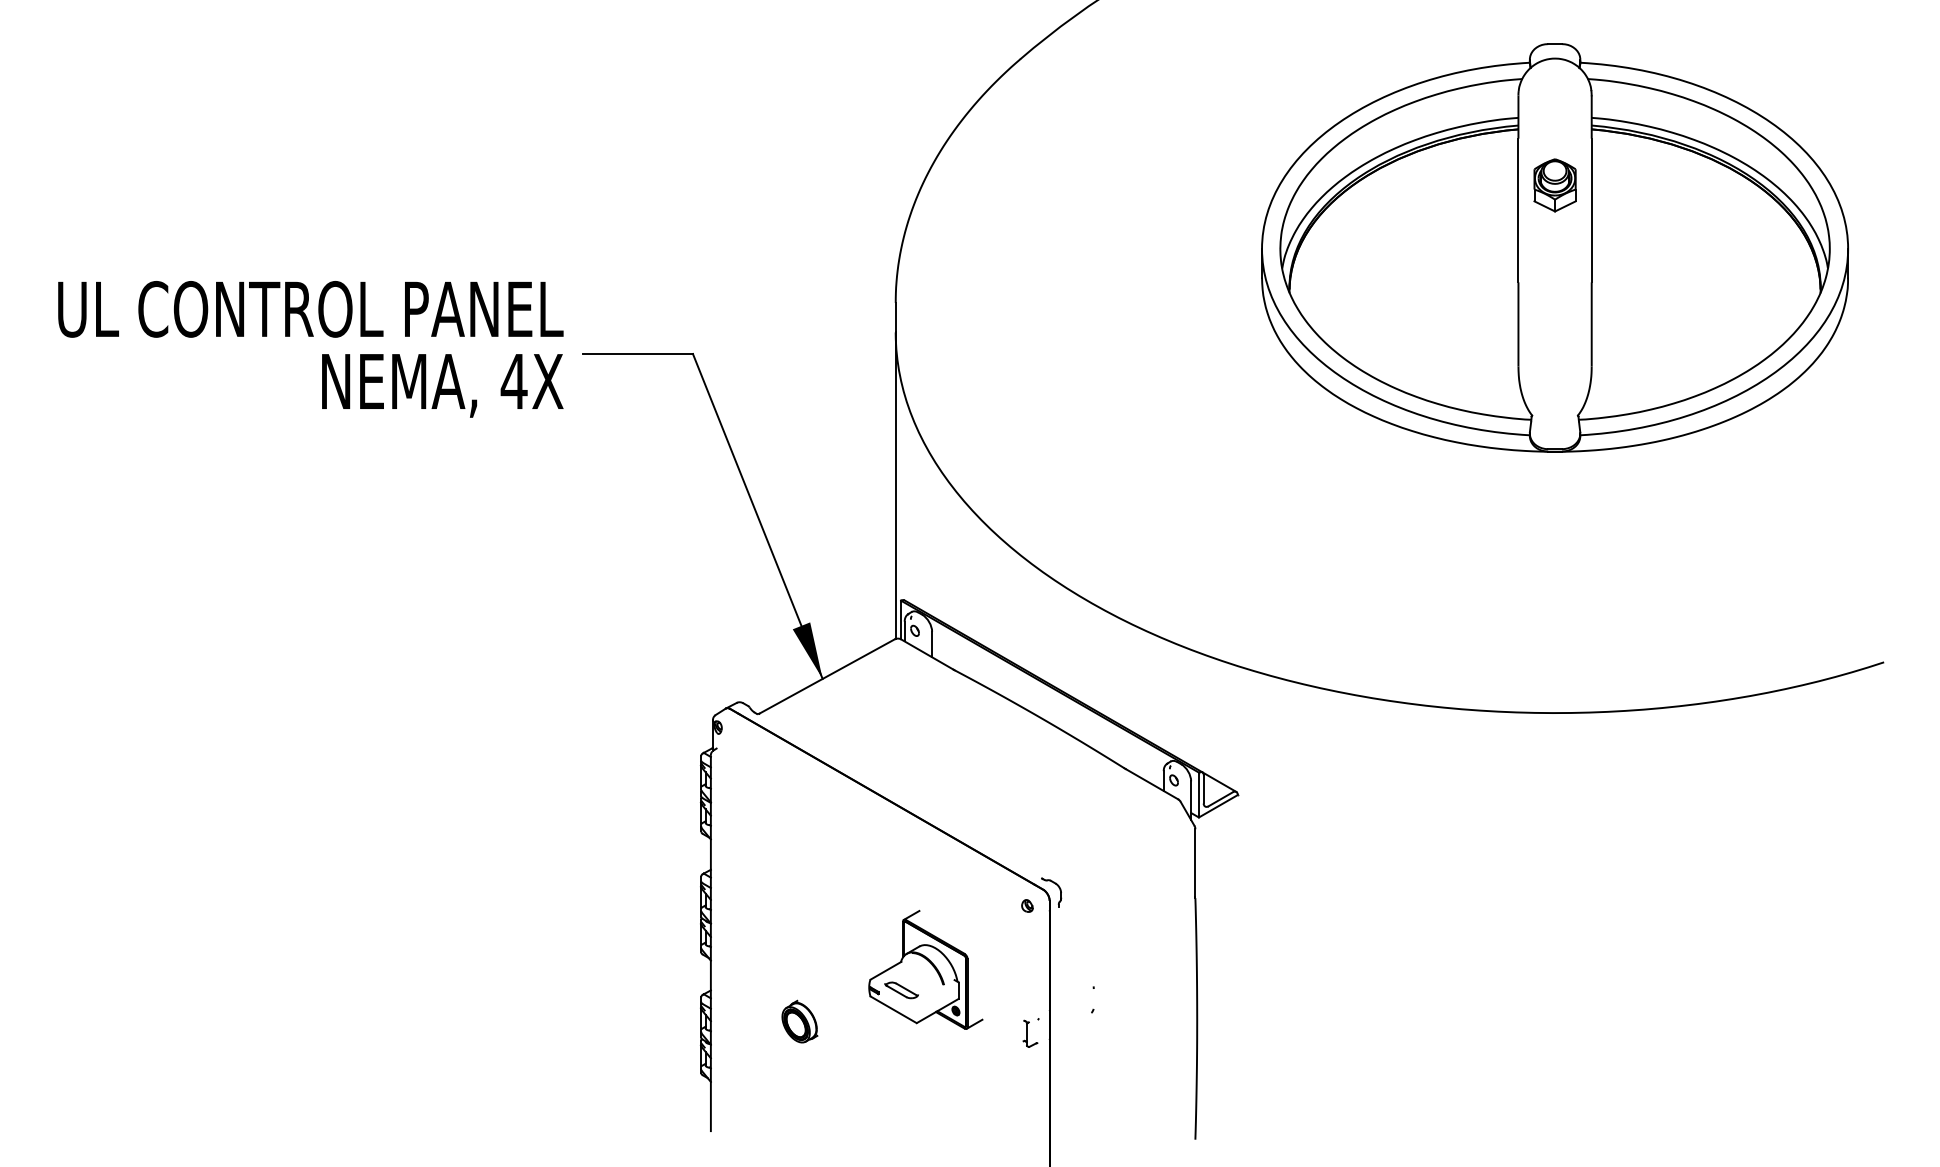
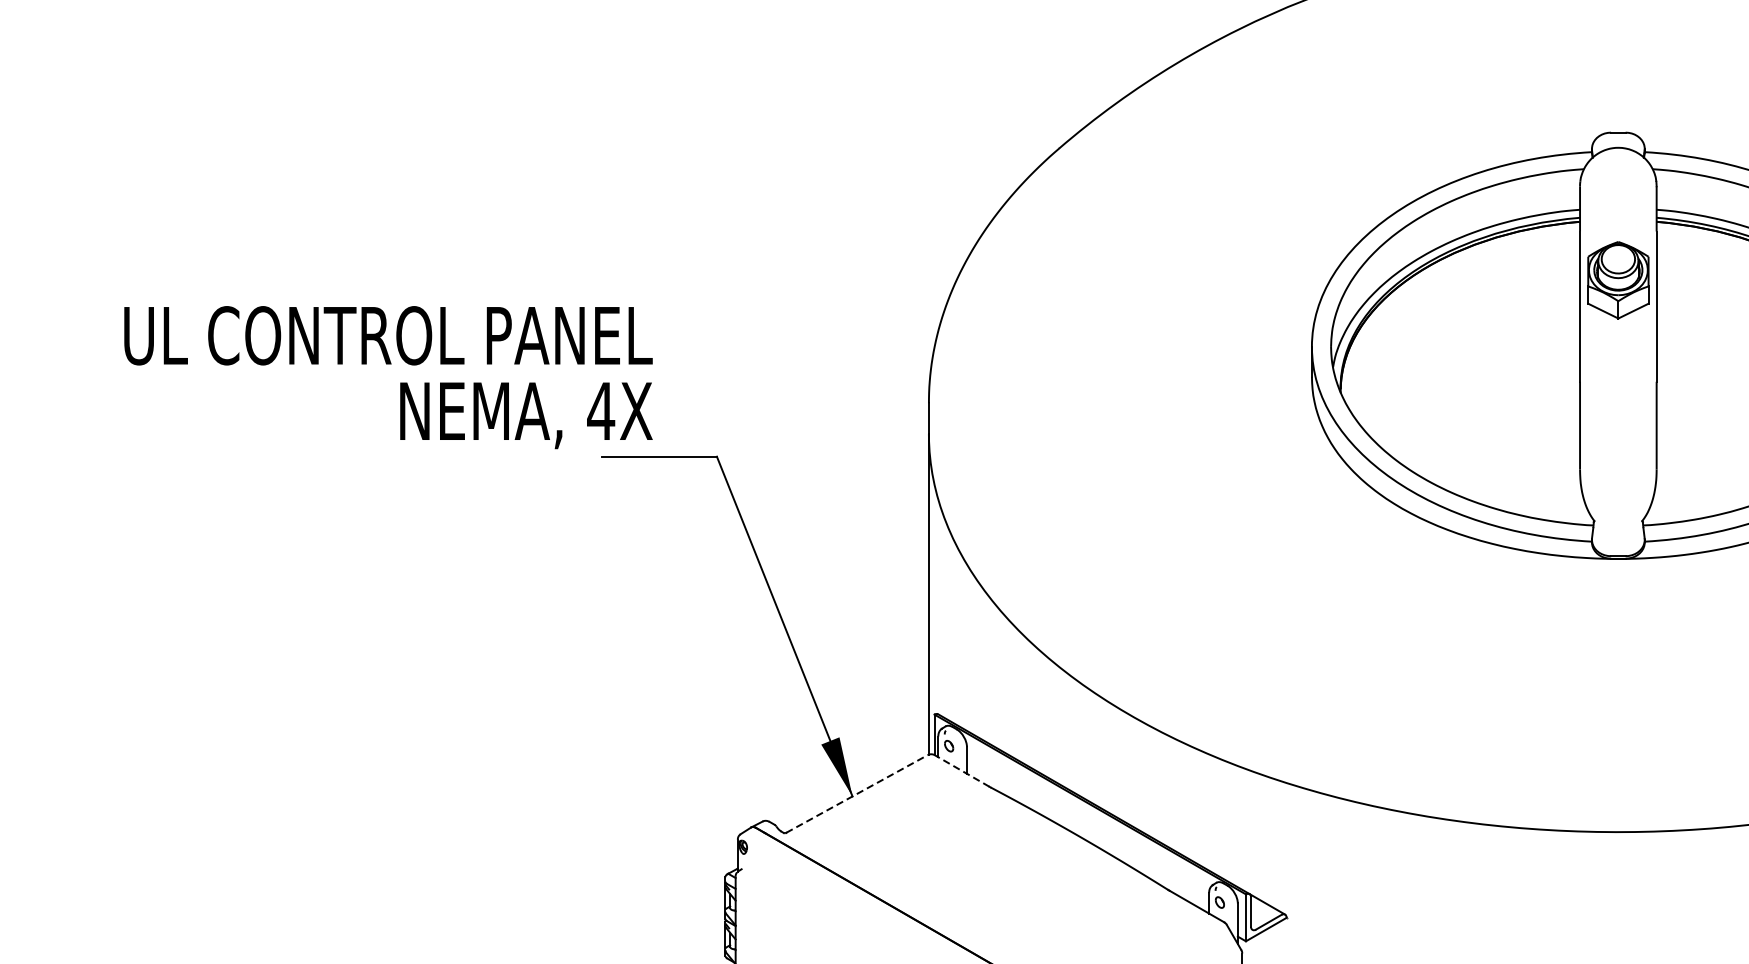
part: (1554, 185) -> (1617, 280), size x1.4
text: (310, 349) -> (388, 377), moved
line: (927, 654) -> (962, 770), solid -> dashed
line: (827, 676) -> (857, 793), solid -> dashed

